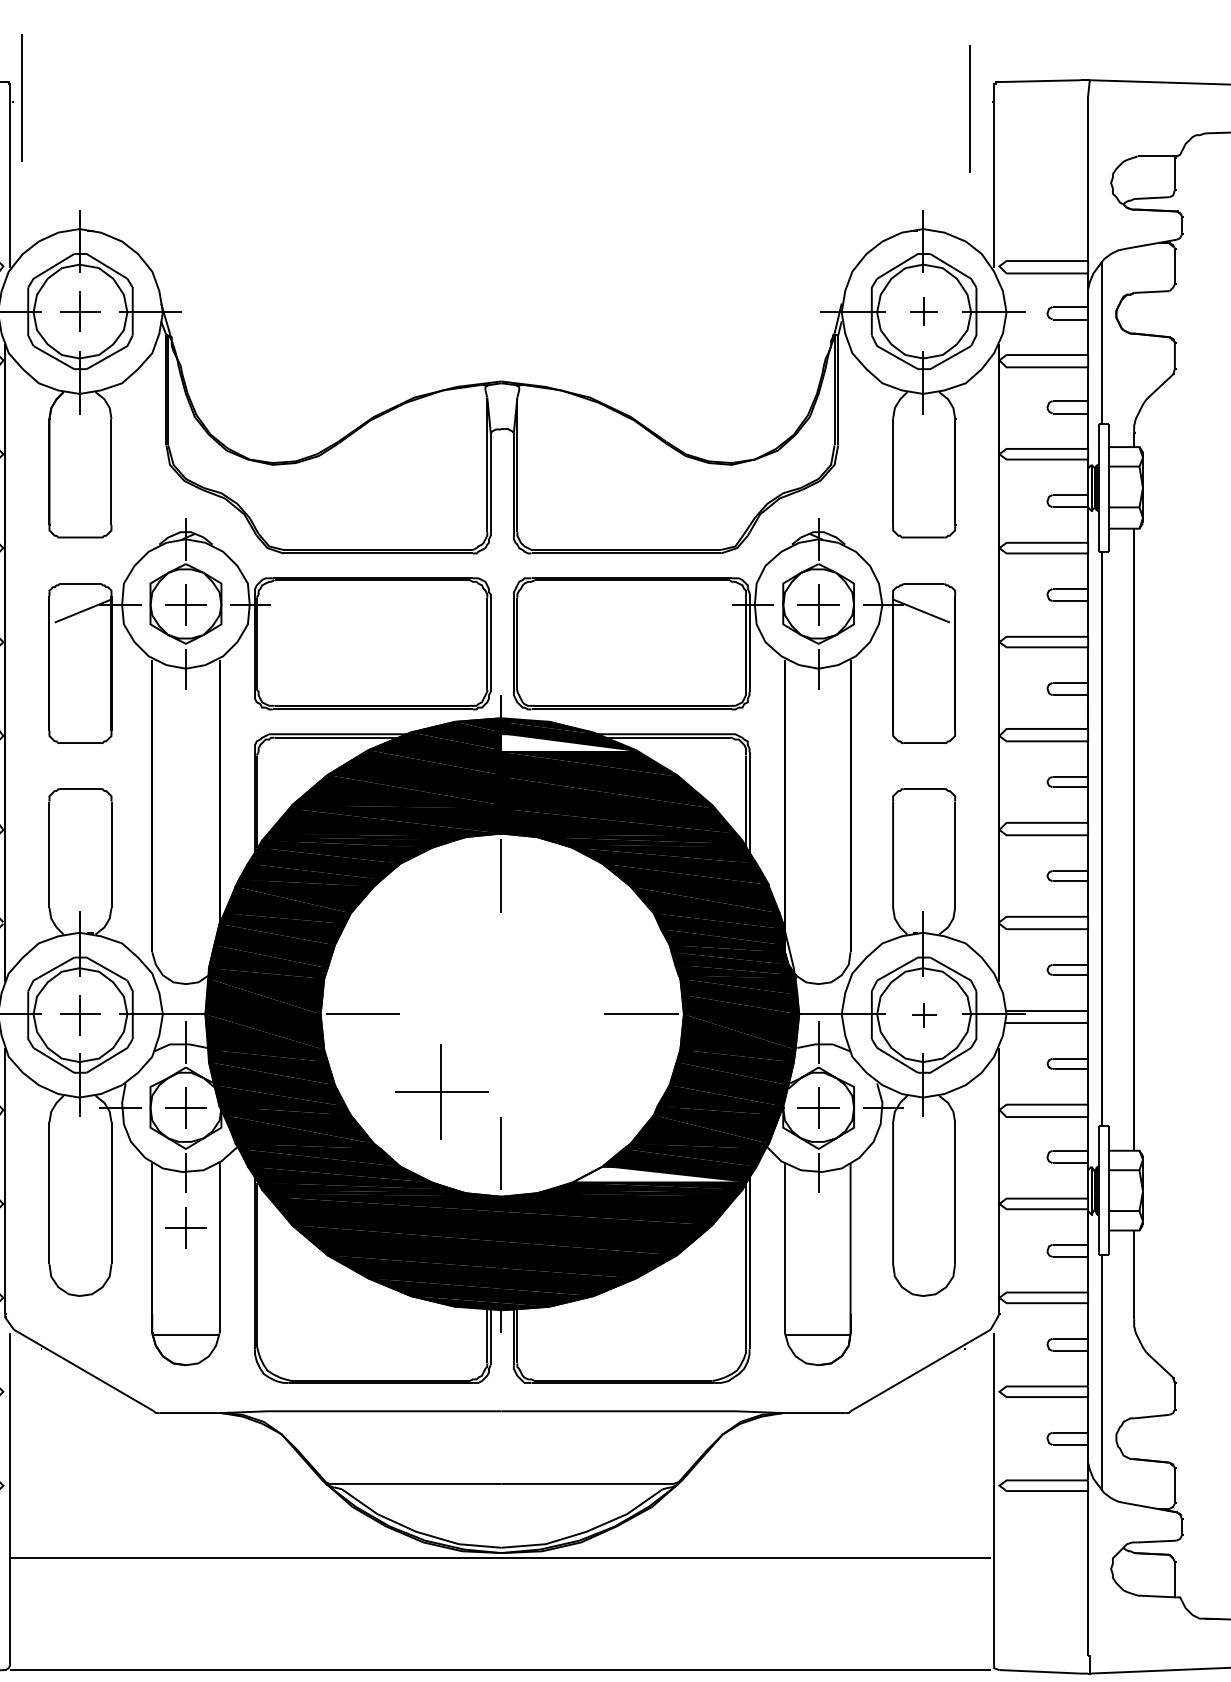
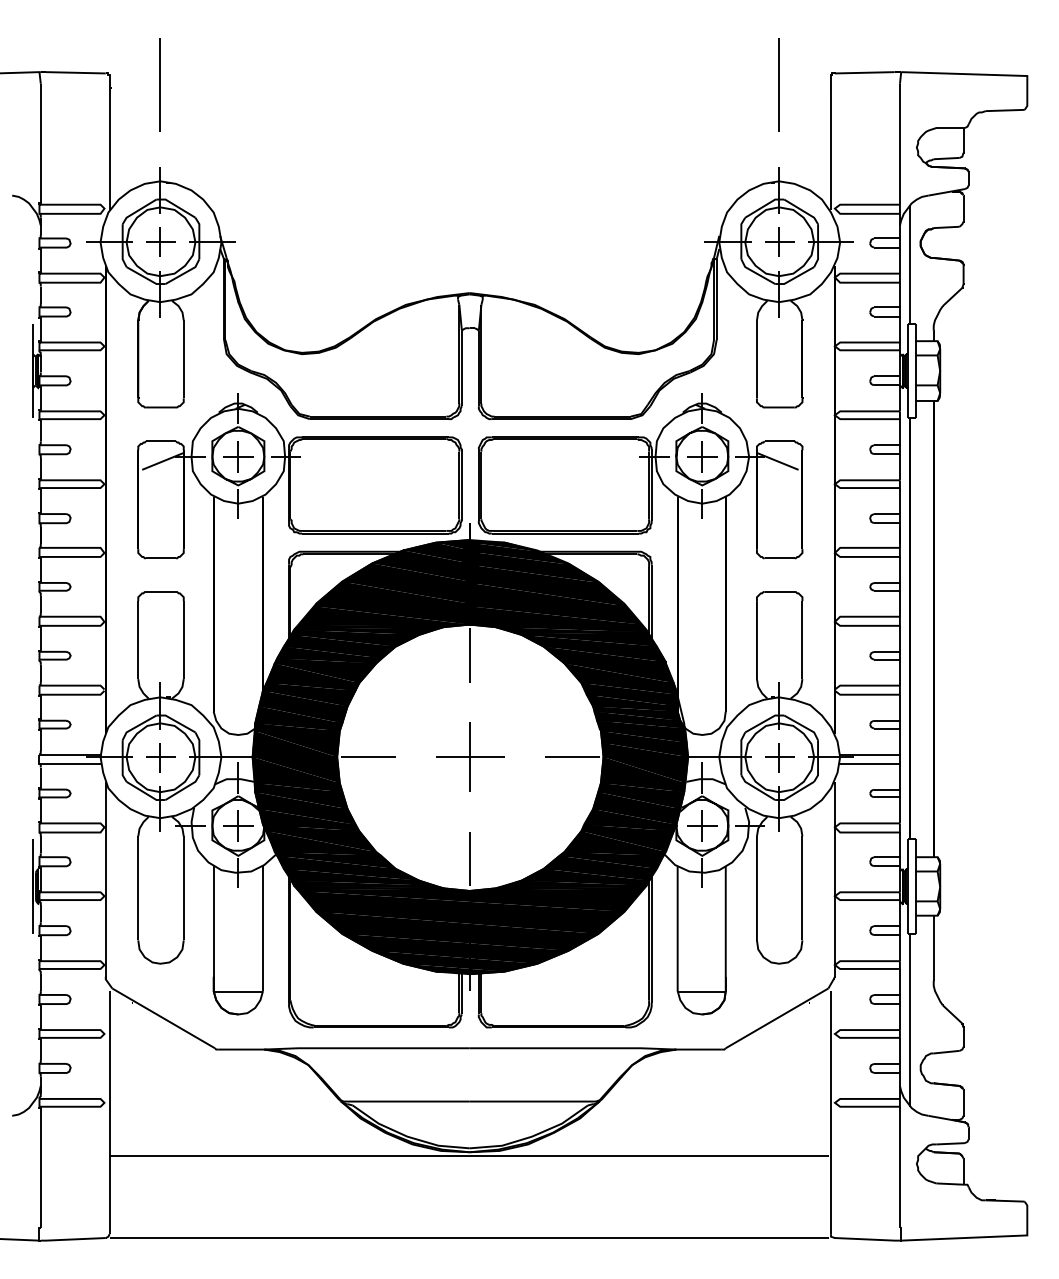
line: (21, 97) -> (159, 84), moved
line: (968, 108) -> (778, 84), moved
part: (923, 311) -> (779, 241), size x1.43
fill: (569, 742) -> (519, 557), added
part: (923, 1014) -> (779, 757), size x1.67
part: (442, 1091) -> (470, 756), moved
fill: (659, 1174) -> (585, 874), added
part: (186, 1227) -> (238, 913), removed

